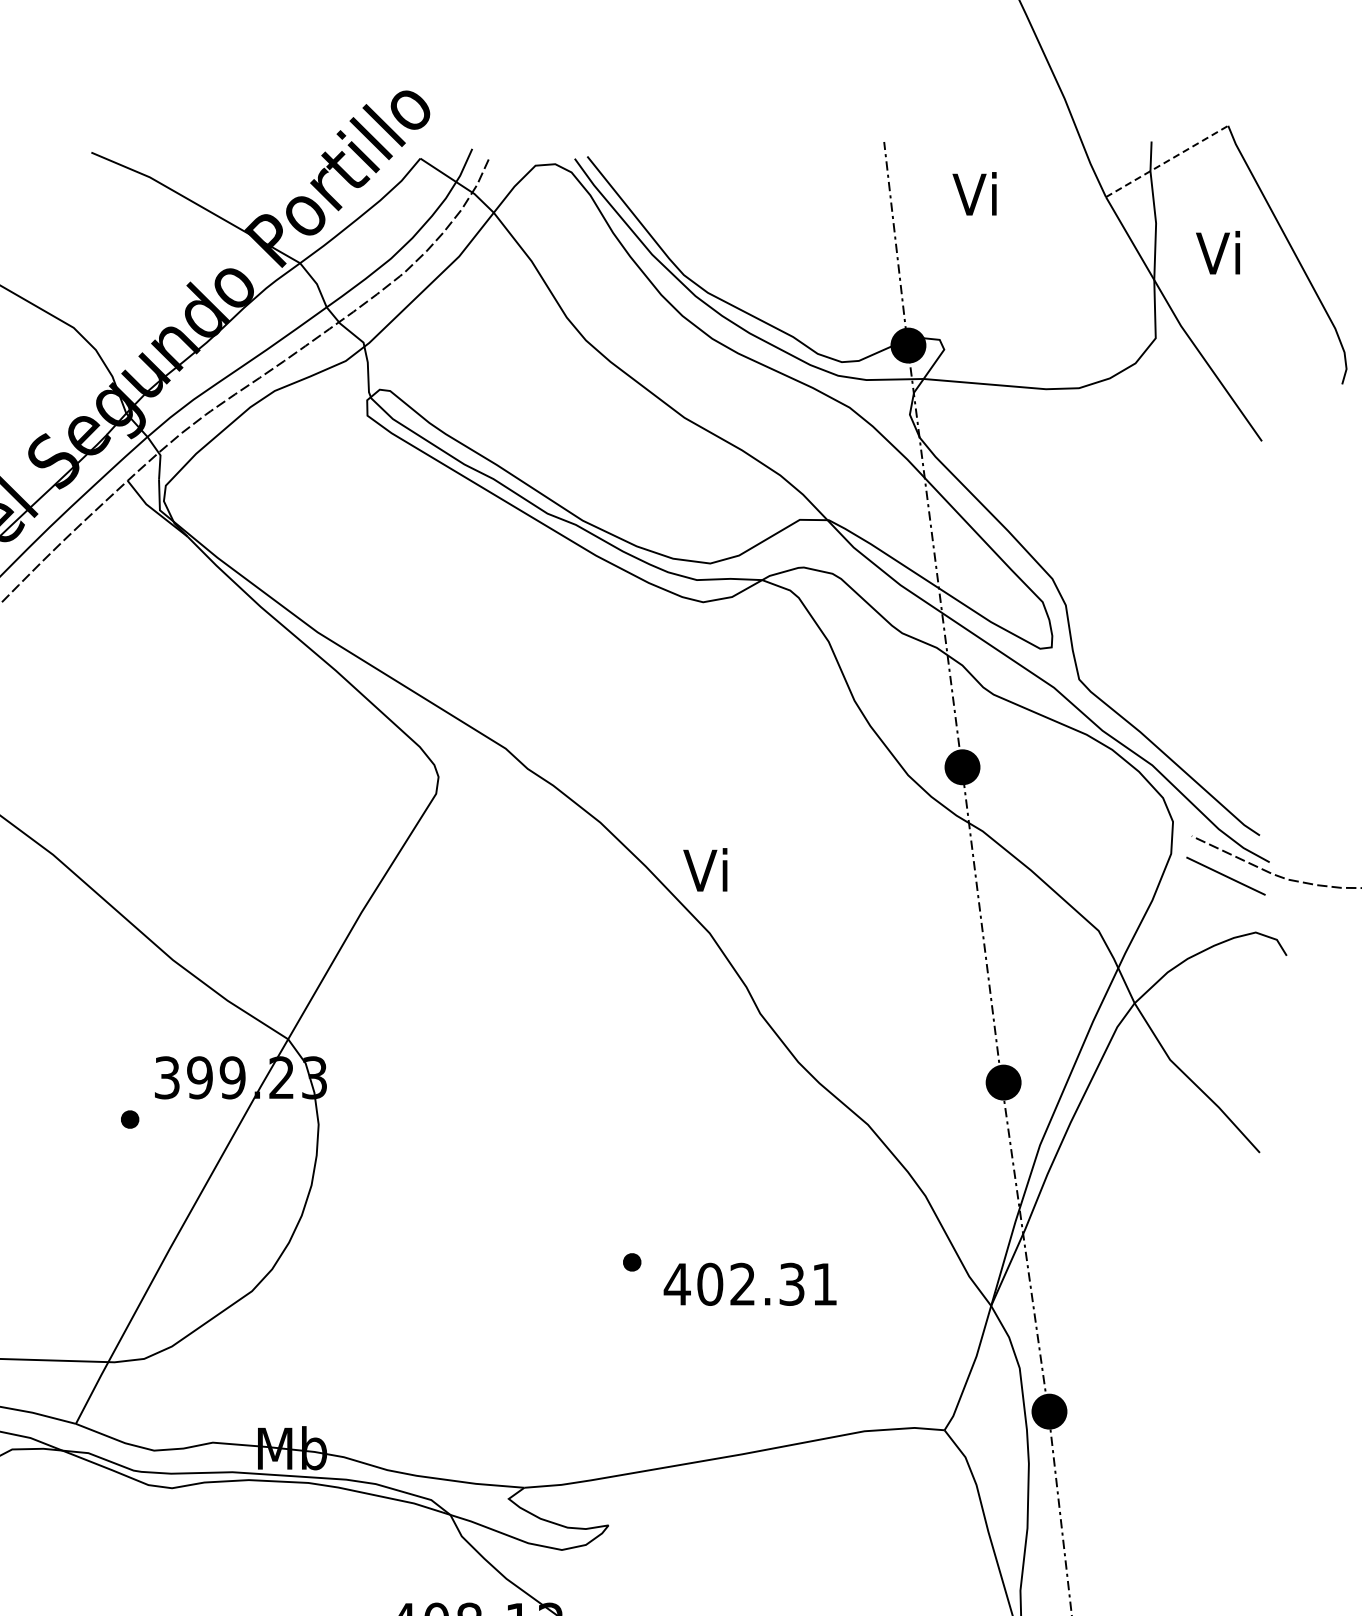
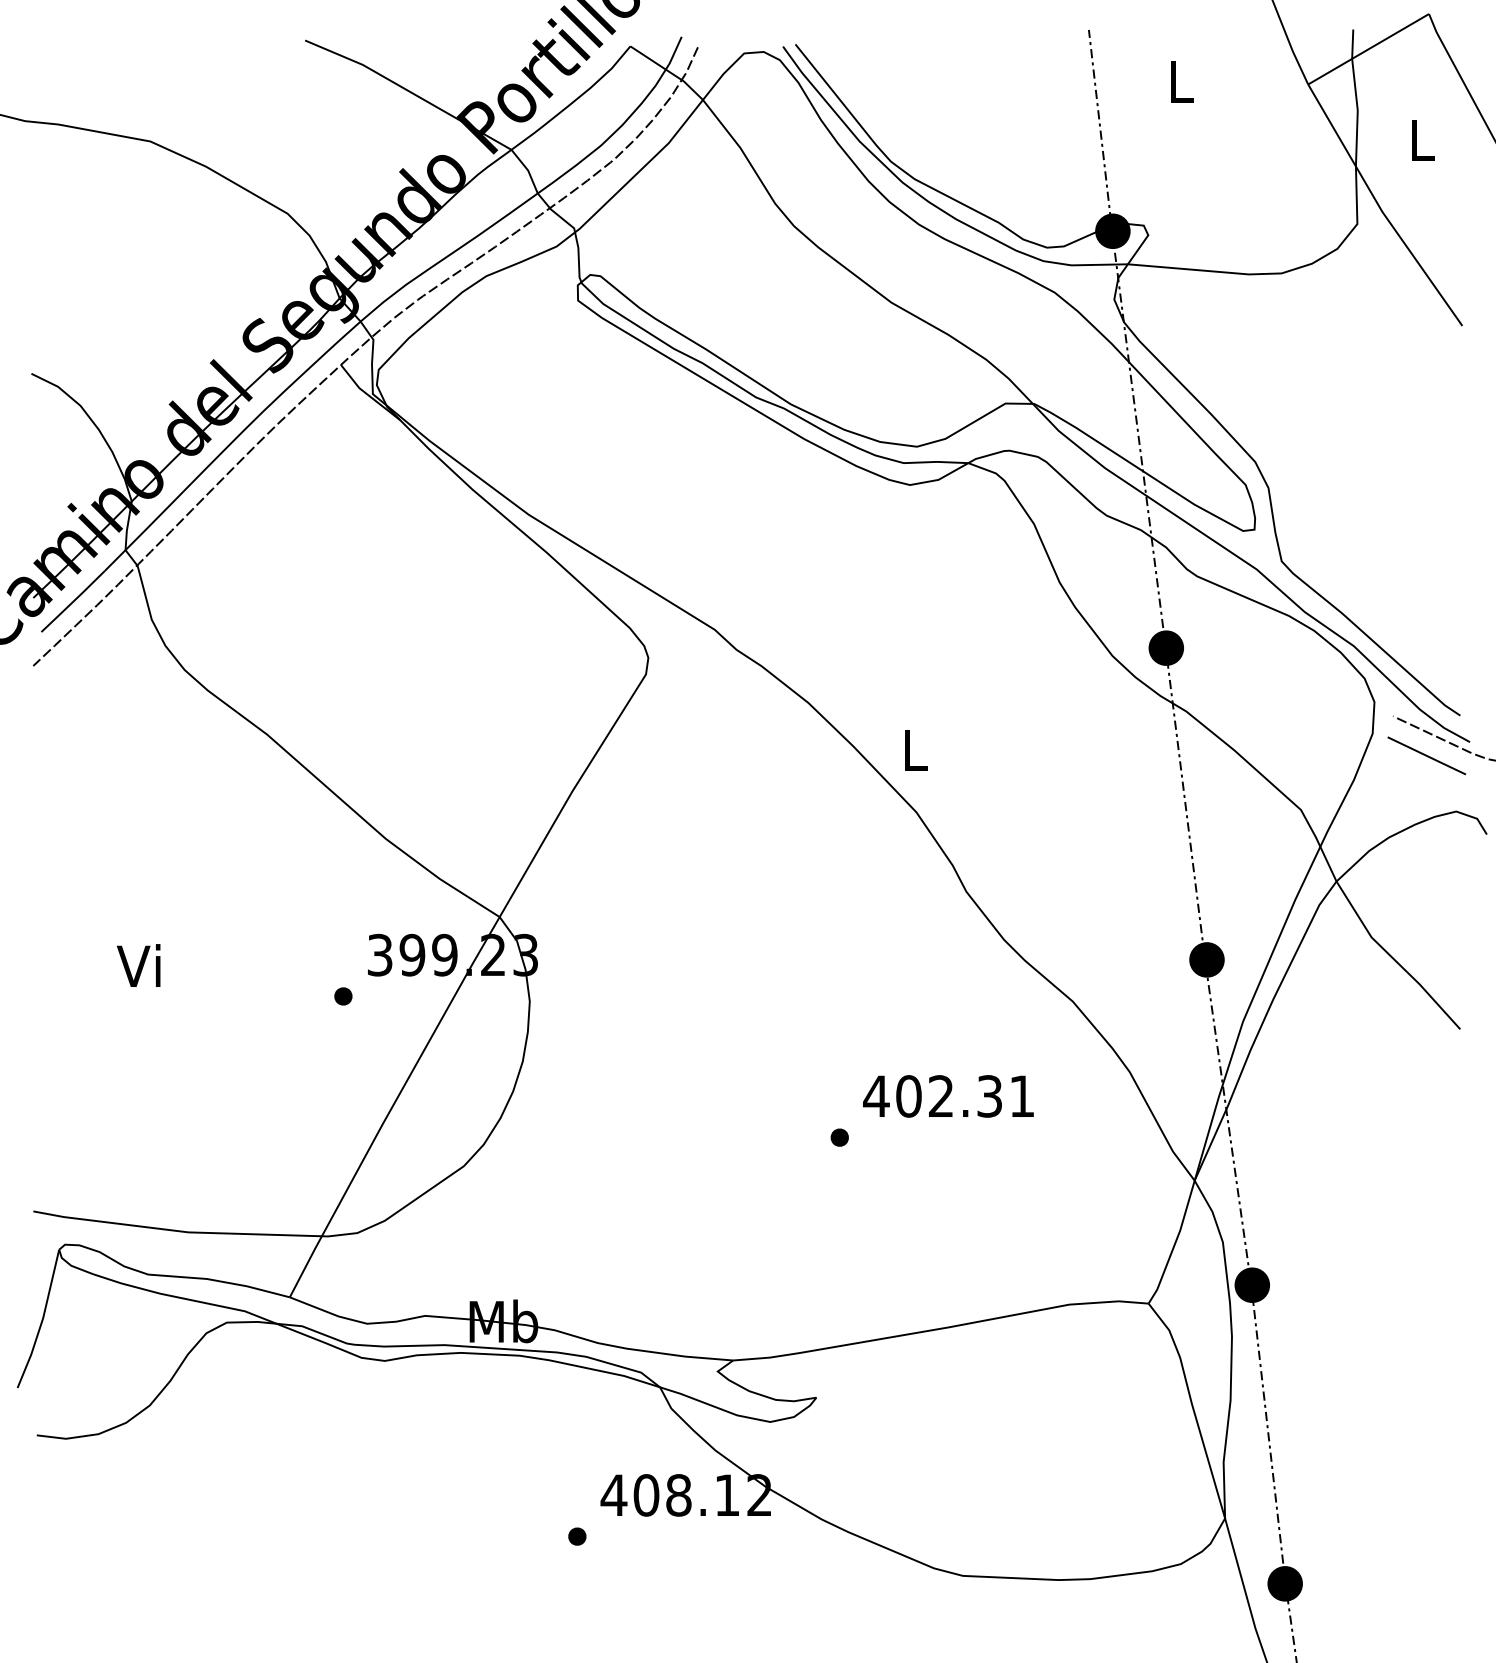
line: (1166, 161) -> (1368, 49), dashed -> solid
text: (973, 193) -> (1177, 80), Vi -> L
text: (1217, 252) -> (1418, 139), Vi -> L
text: (704, 869) -> (911, 749), Vi -> L
text: (750, 1284) -> (948, 1096), moved

